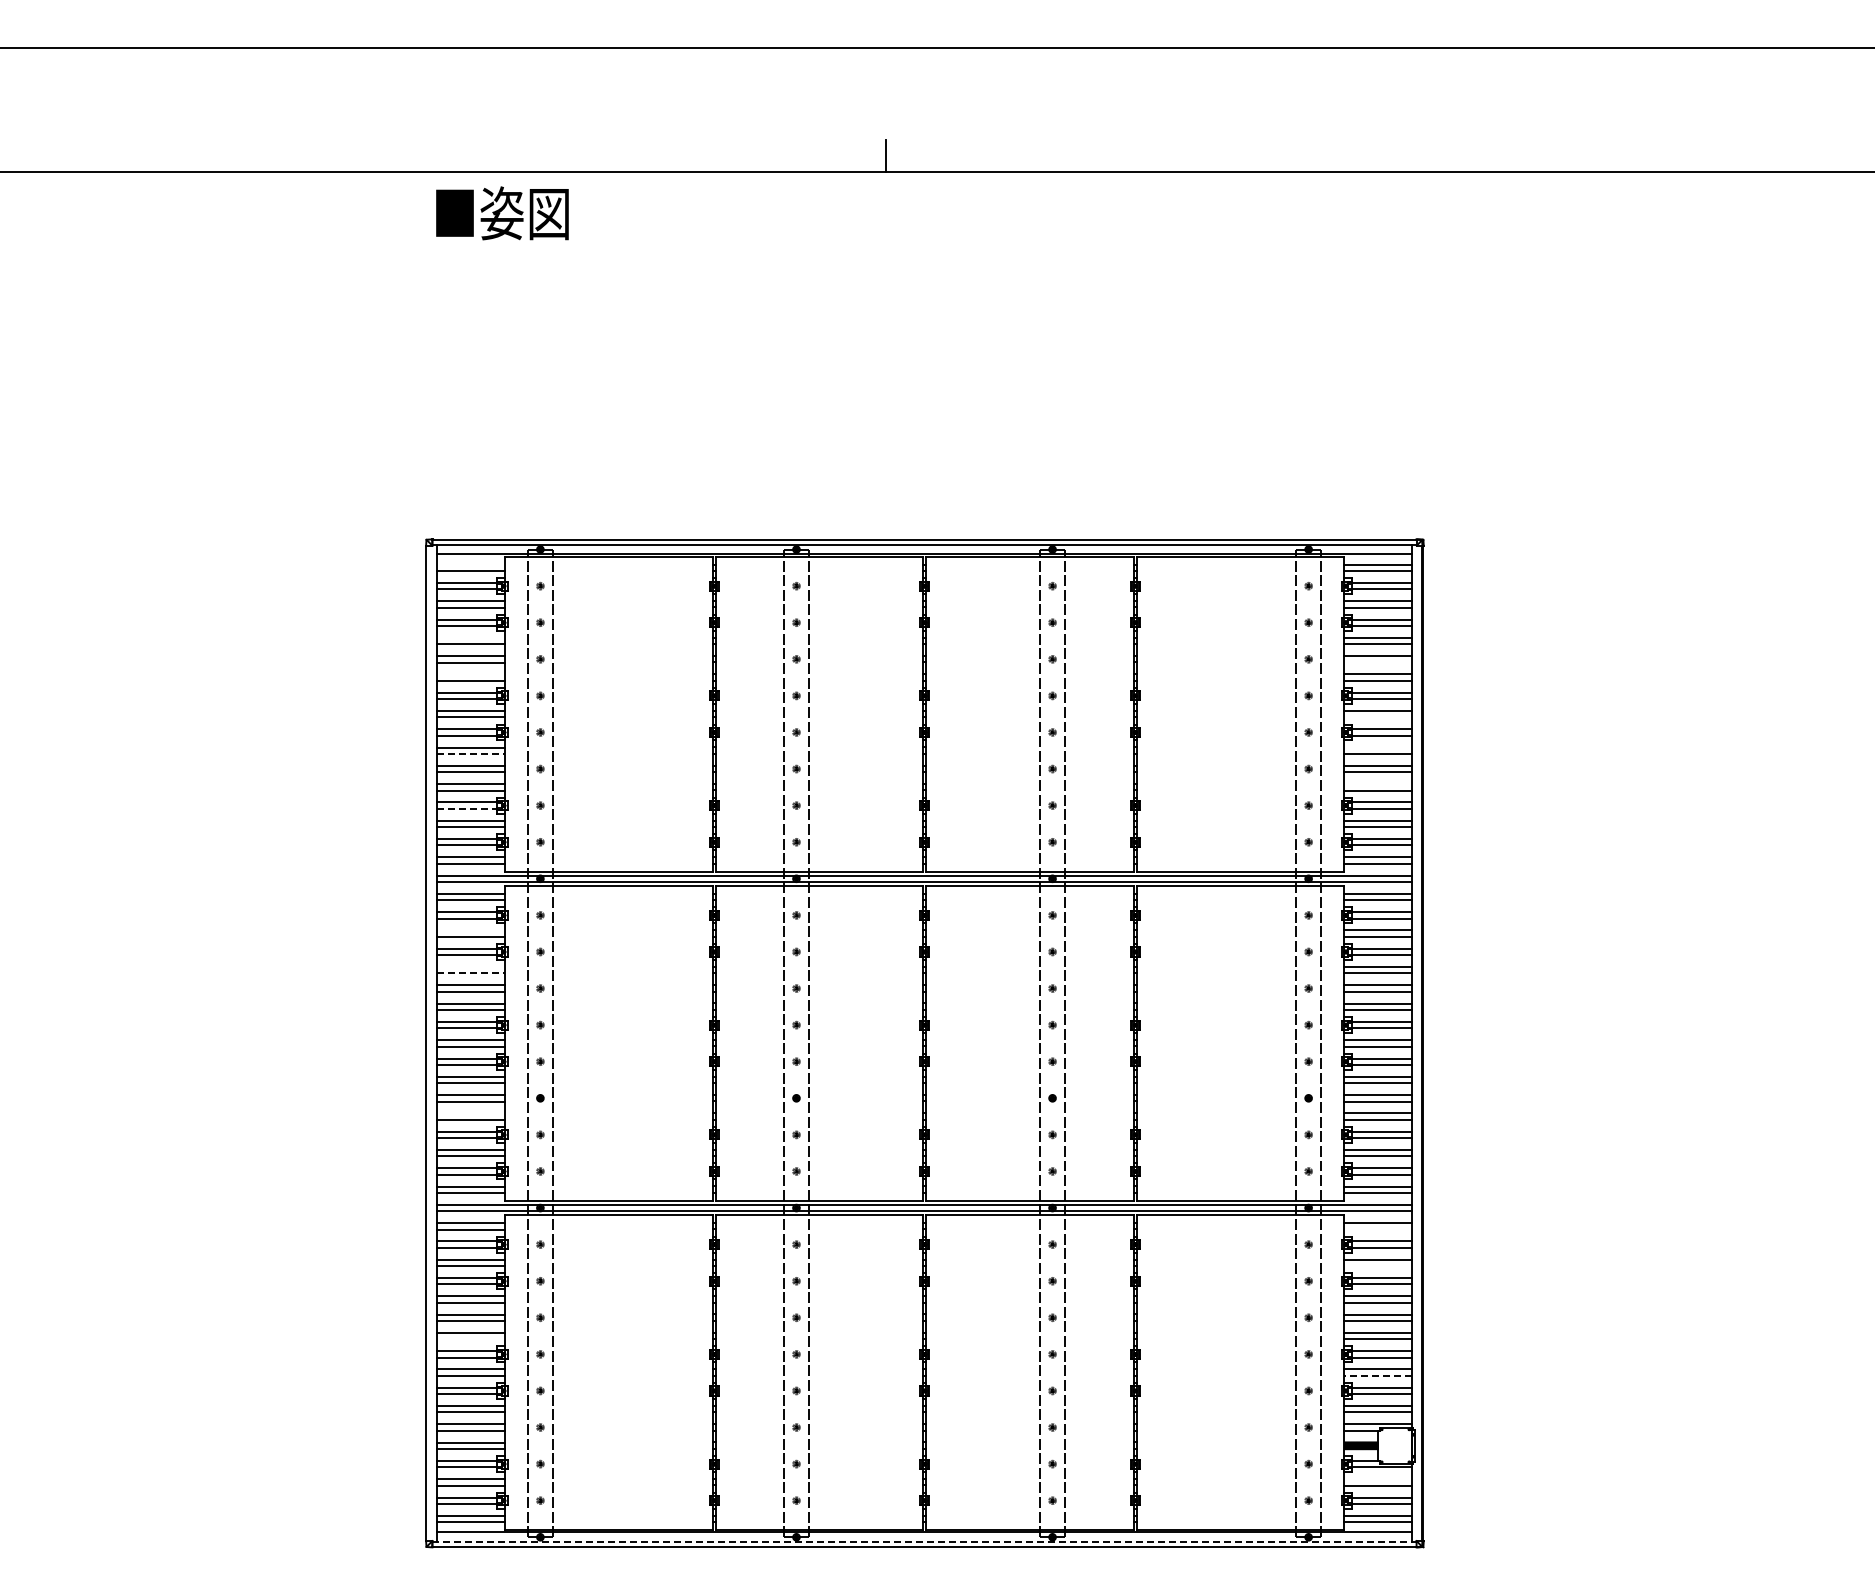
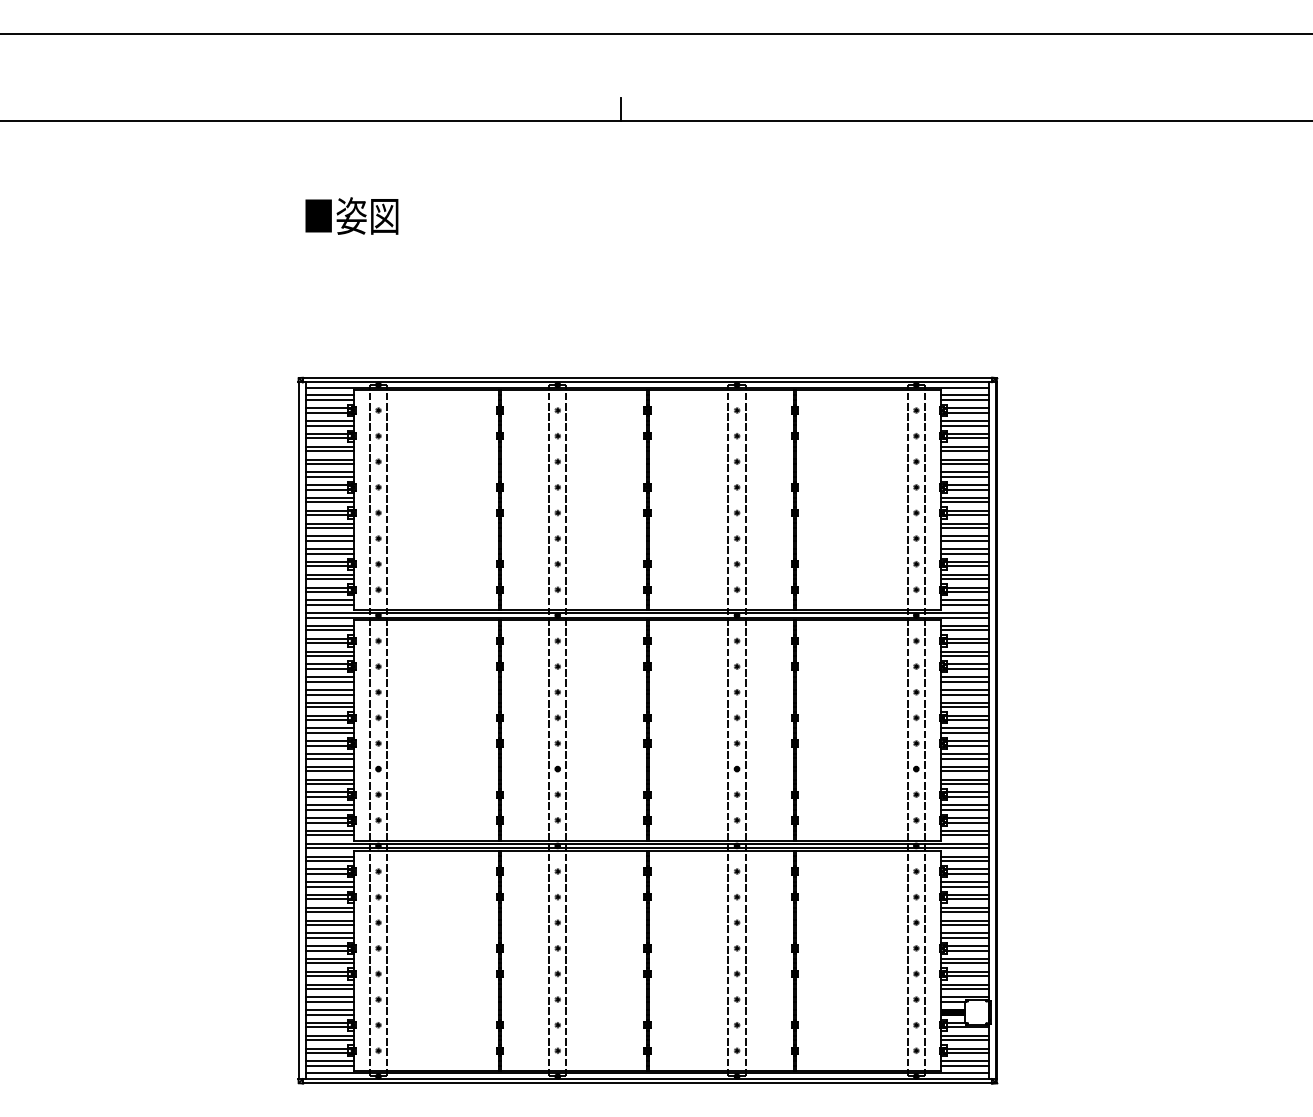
text: (502, 213) -> (351, 216), moved
line: (470, 564) -> (329, 395), added
line: (470, 637) -> (329, 446), added
line: (1377, 662) -> (964, 463), added
line: (470, 674) -> (329, 472), added
line: (1377, 717) -> (964, 502), added
line: (1377, 747) -> (964, 523), added
line: (471, 753) -> (330, 527), dashed -> solid
line: (1377, 784) -> (964, 549), added
line: (467, 808) -> (327, 566), dashed -> solid
line: (470, 930) -> (329, 651), added
line: (470, 967) -> (329, 677), added
line: (471, 973) -> (330, 681), dashed -> solid
line: (470, 1113) -> (329, 779), added
line: (1377, 1229) -> (964, 860), added
line: (1377, 1266) -> (964, 886), added
line: (470, 1339) -> (329, 937), added
line: (1378, 1375) -> (965, 963), dashed -> solid
line: (1377, 1479) -> (964, 1035), added
line: (924, 1541) -> (647, 1079), dashed -> solid

